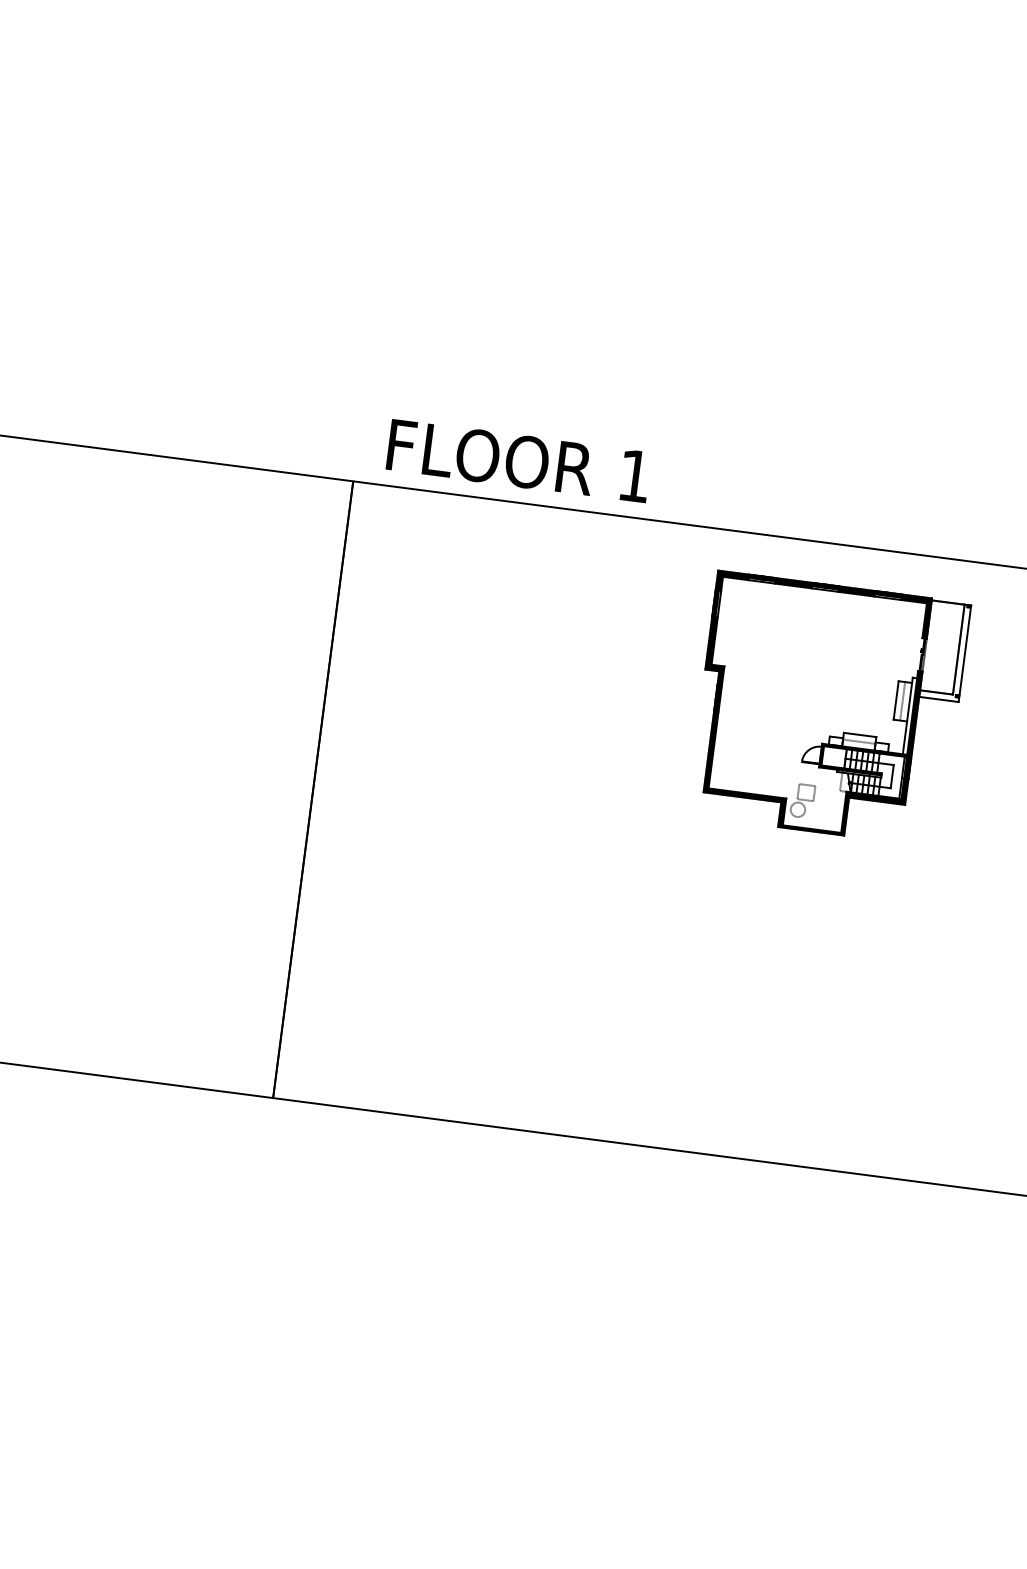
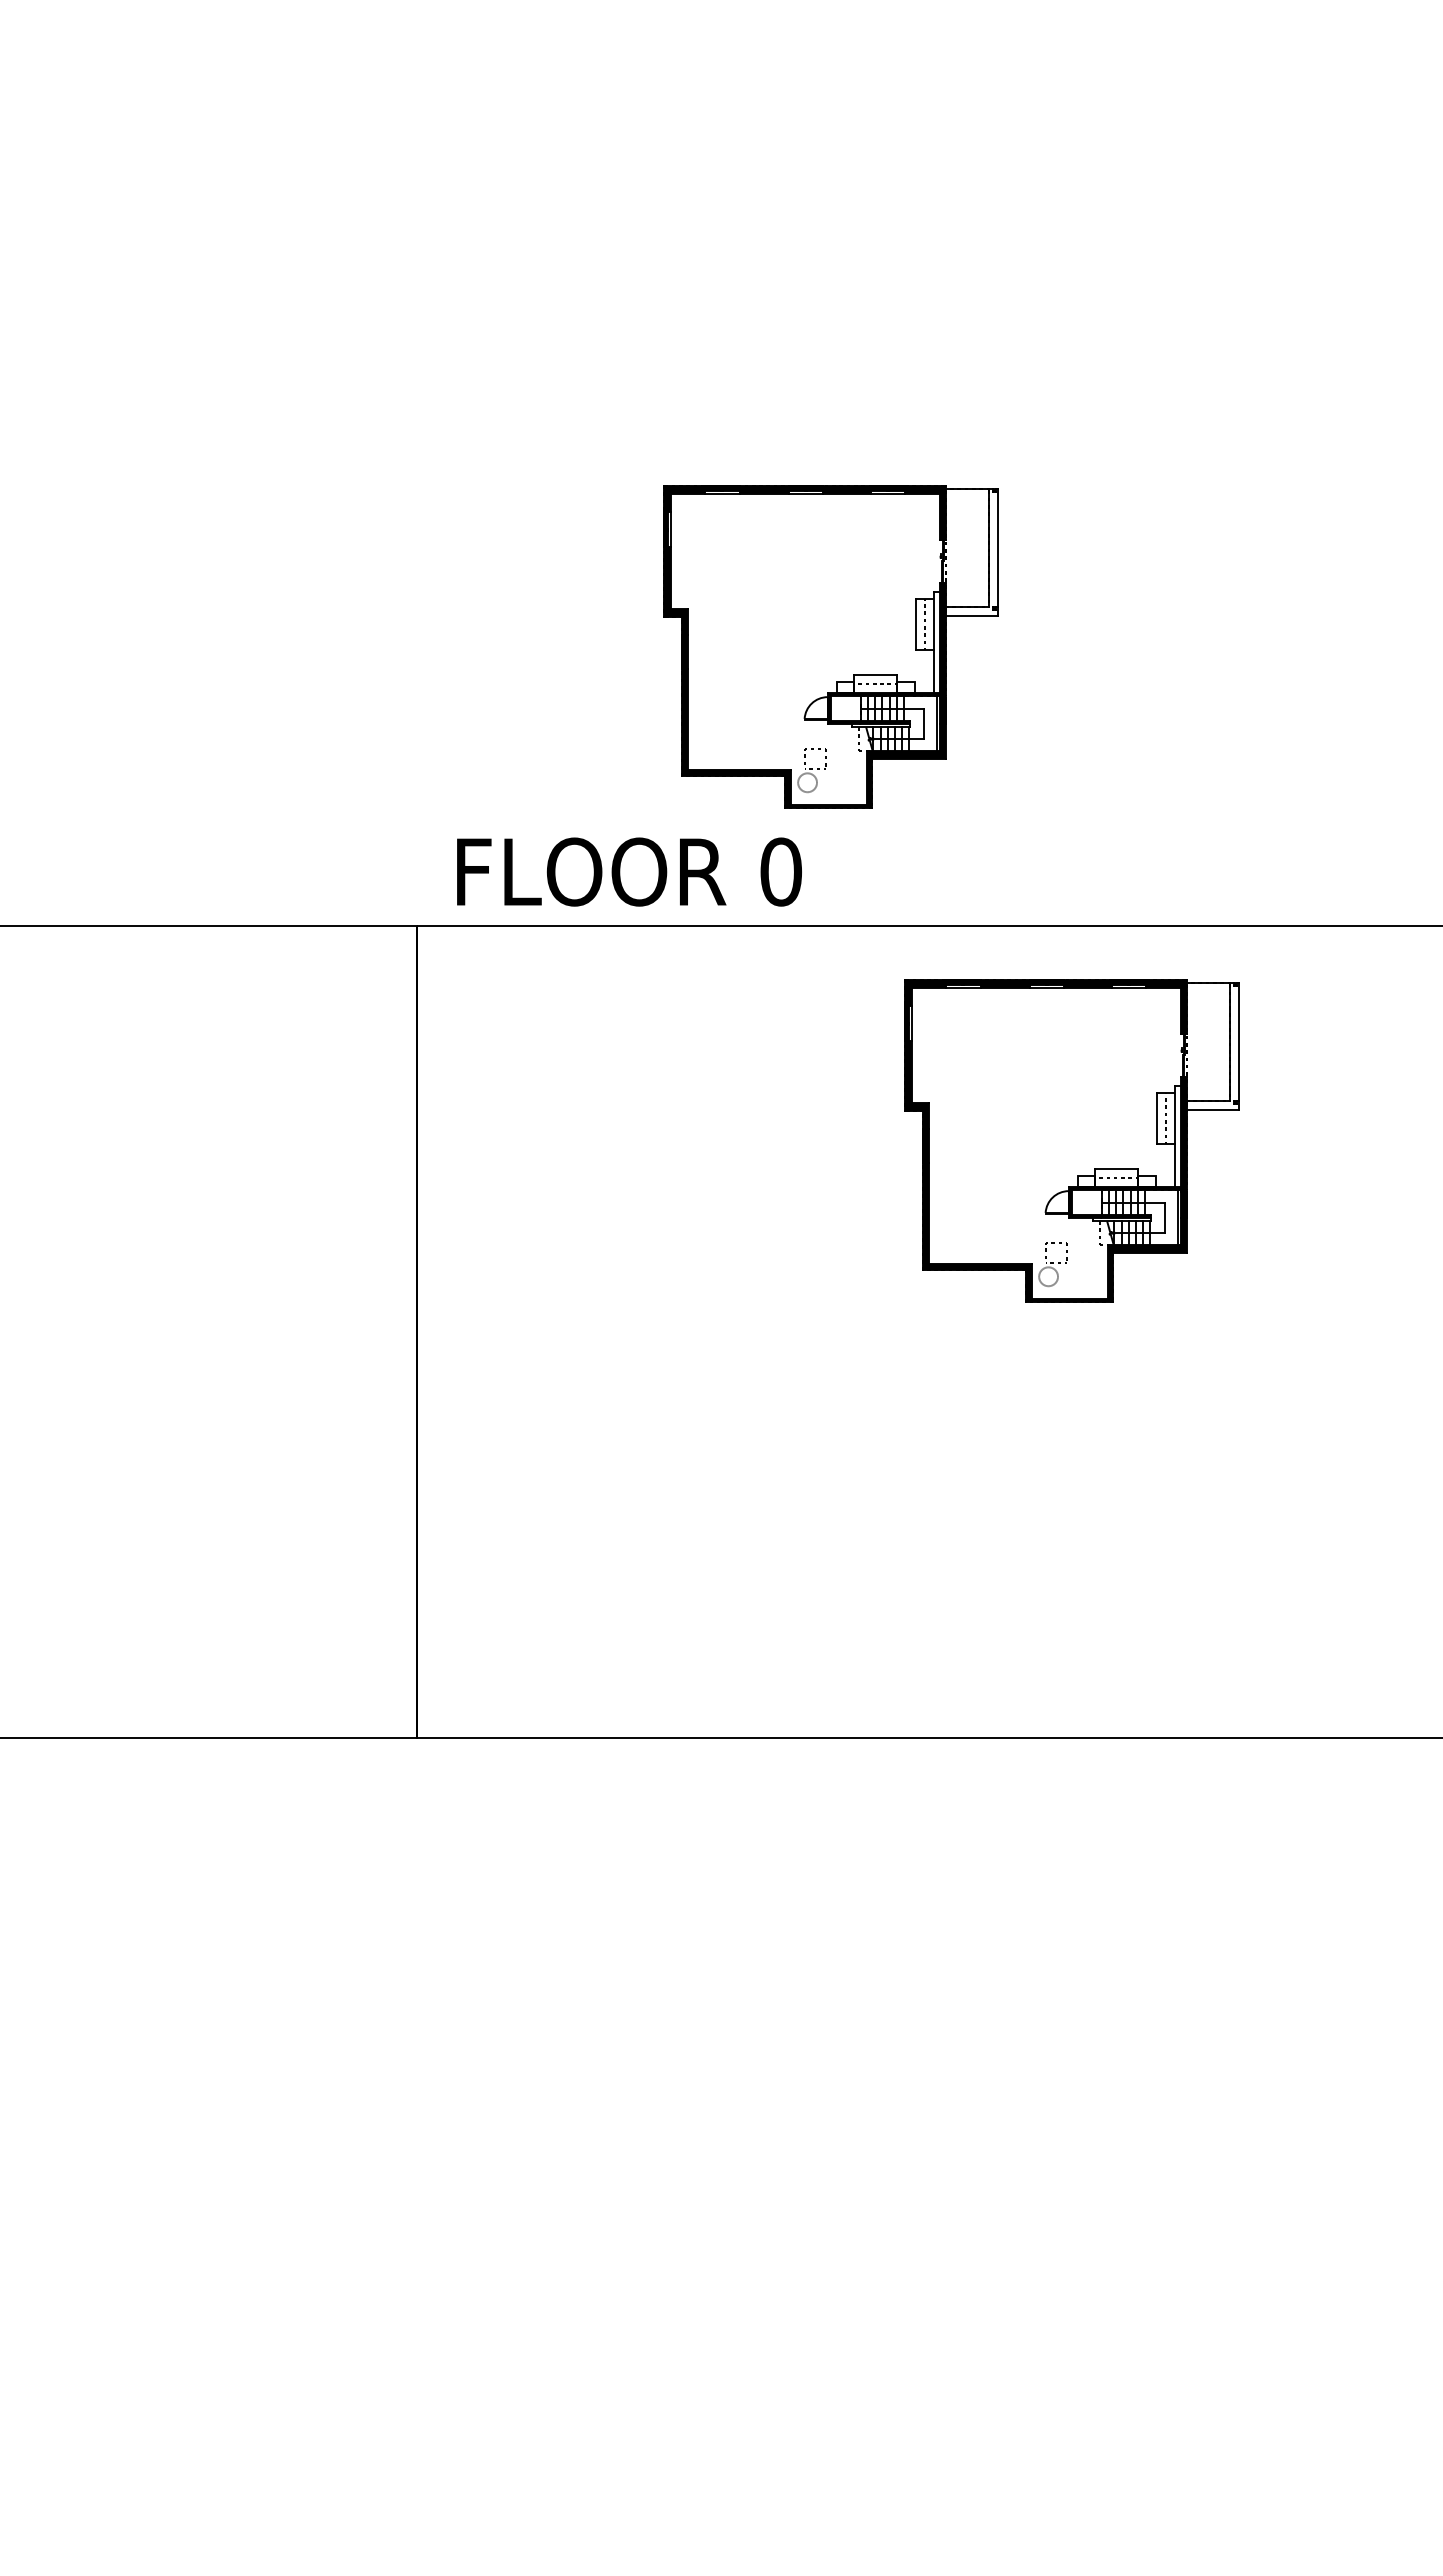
part: (694, 309) -> (830, 646), added
text: (634, 475) -> (780, 871), 1 -> 0

